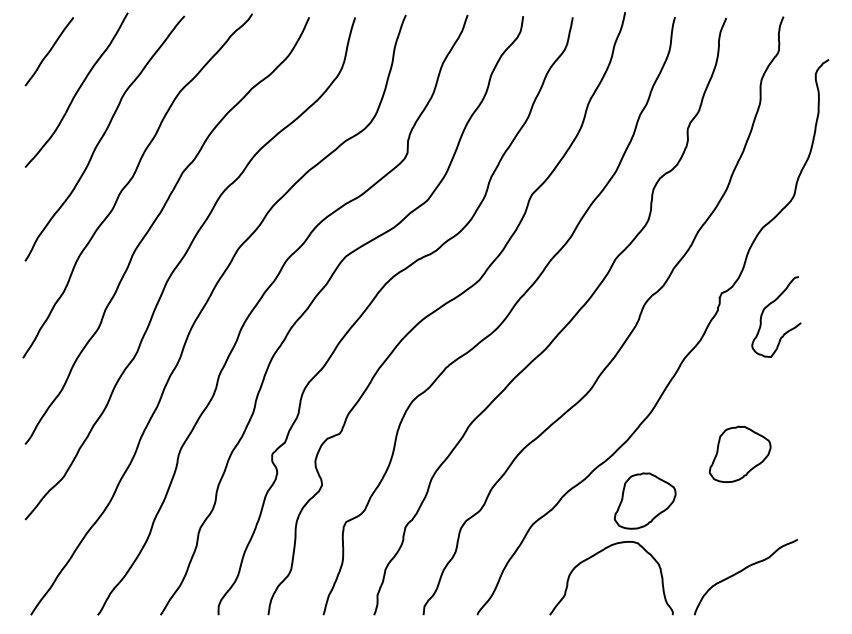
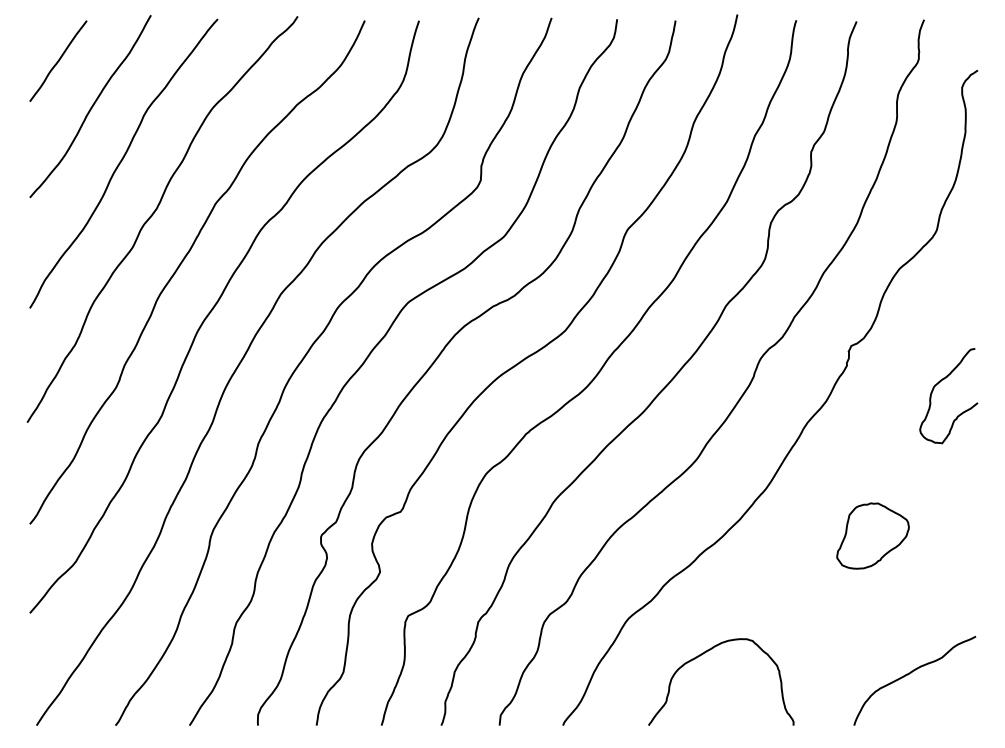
curve: (767, 307) -> (938, 384), moved
part: (644, 500) -> (760, 590), removed
curve: (743, 570) -> (911, 673), moved

